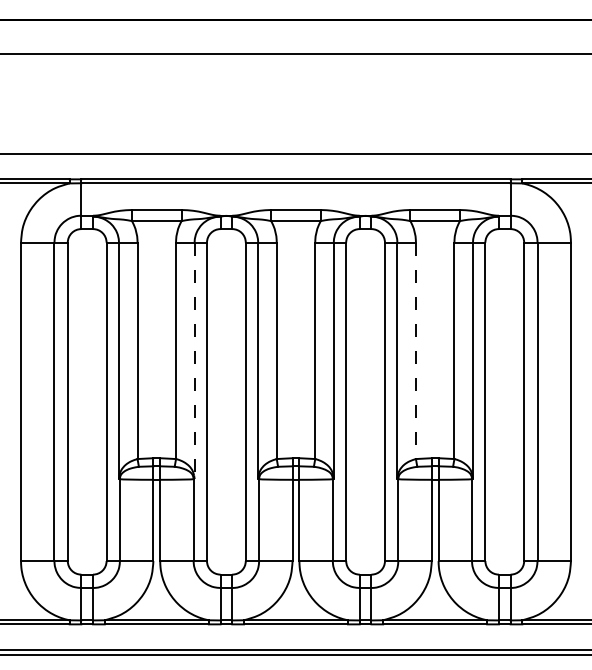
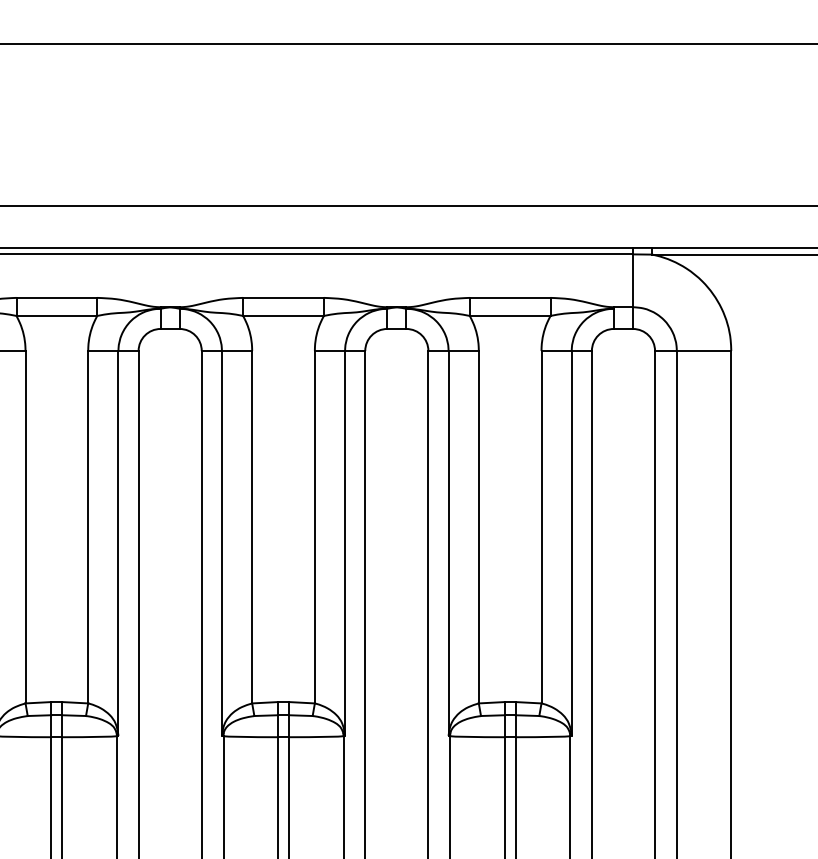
line: (415, 351) -> (478, 528), dashed -> solid
line: (194, 361) -> (118, 544), dashed -> solid

